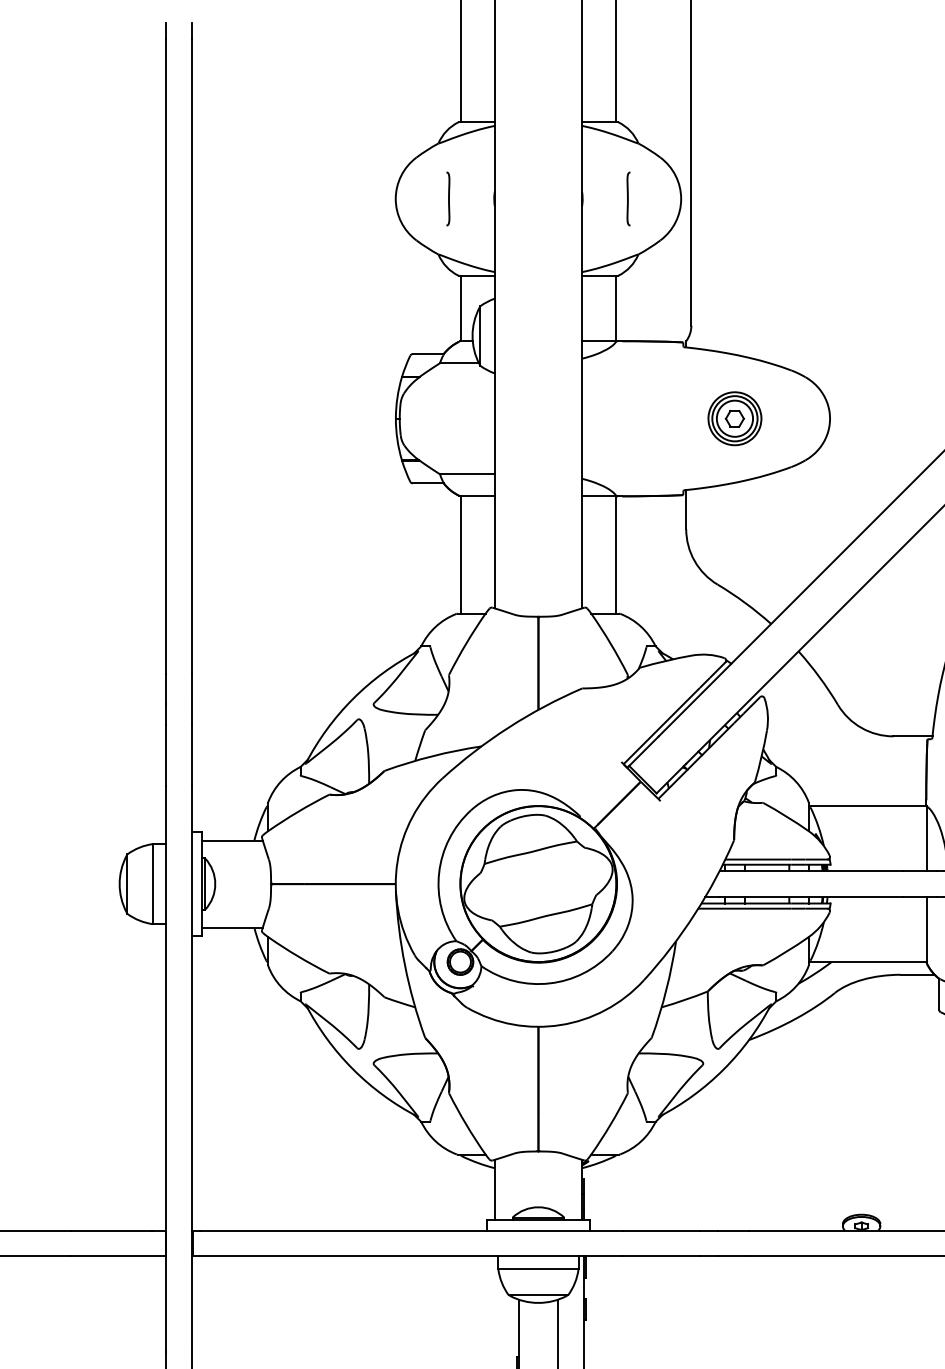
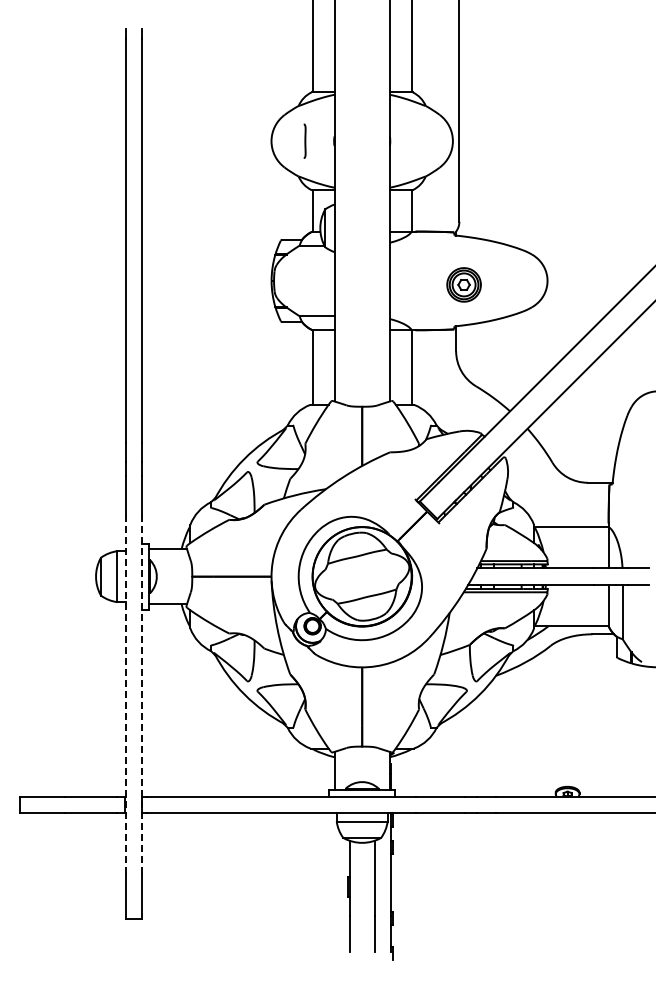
curve: (627, 197) -> (418, 140), removed
part: (734, 418) -> (463, 284), moved
line: (166, 1069) -> (125, 694), solid -> dashed
line: (192, 1069) -> (142, 694), solid -> dashed

